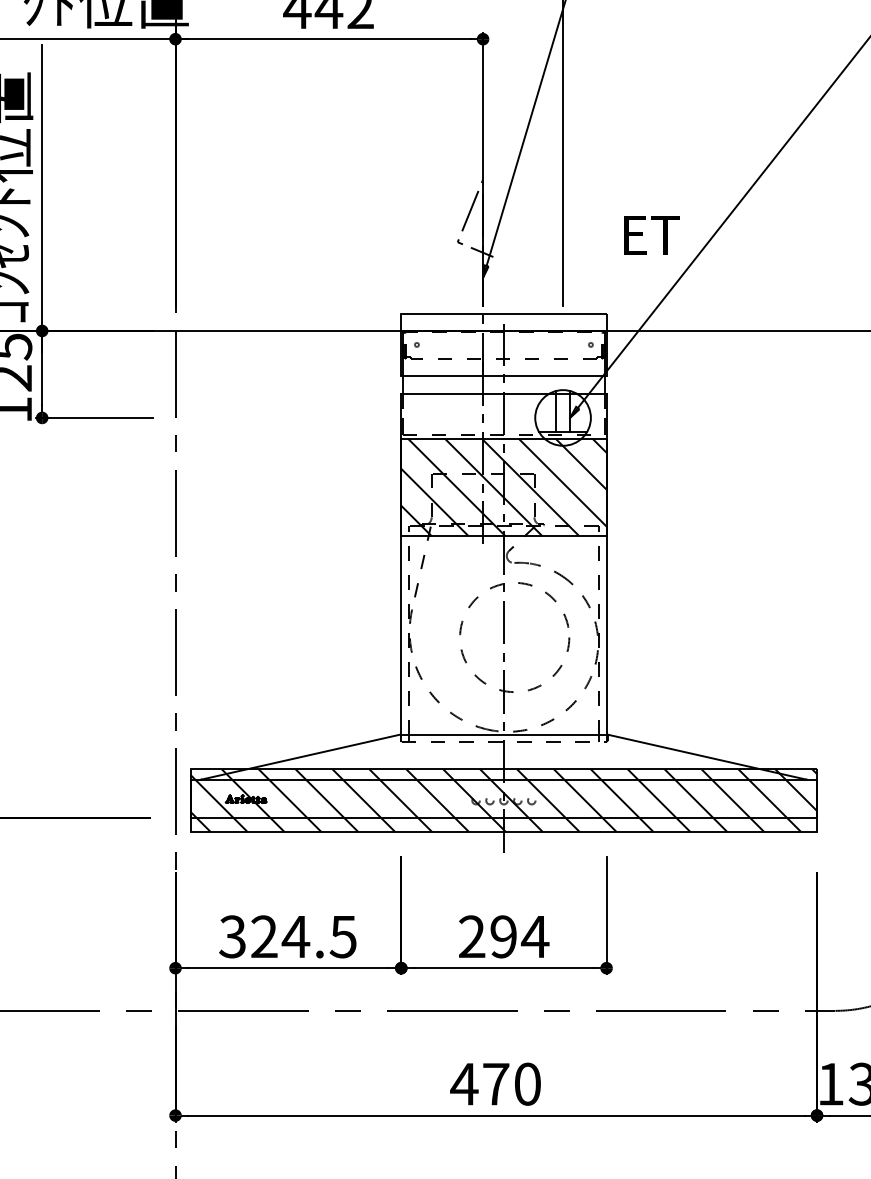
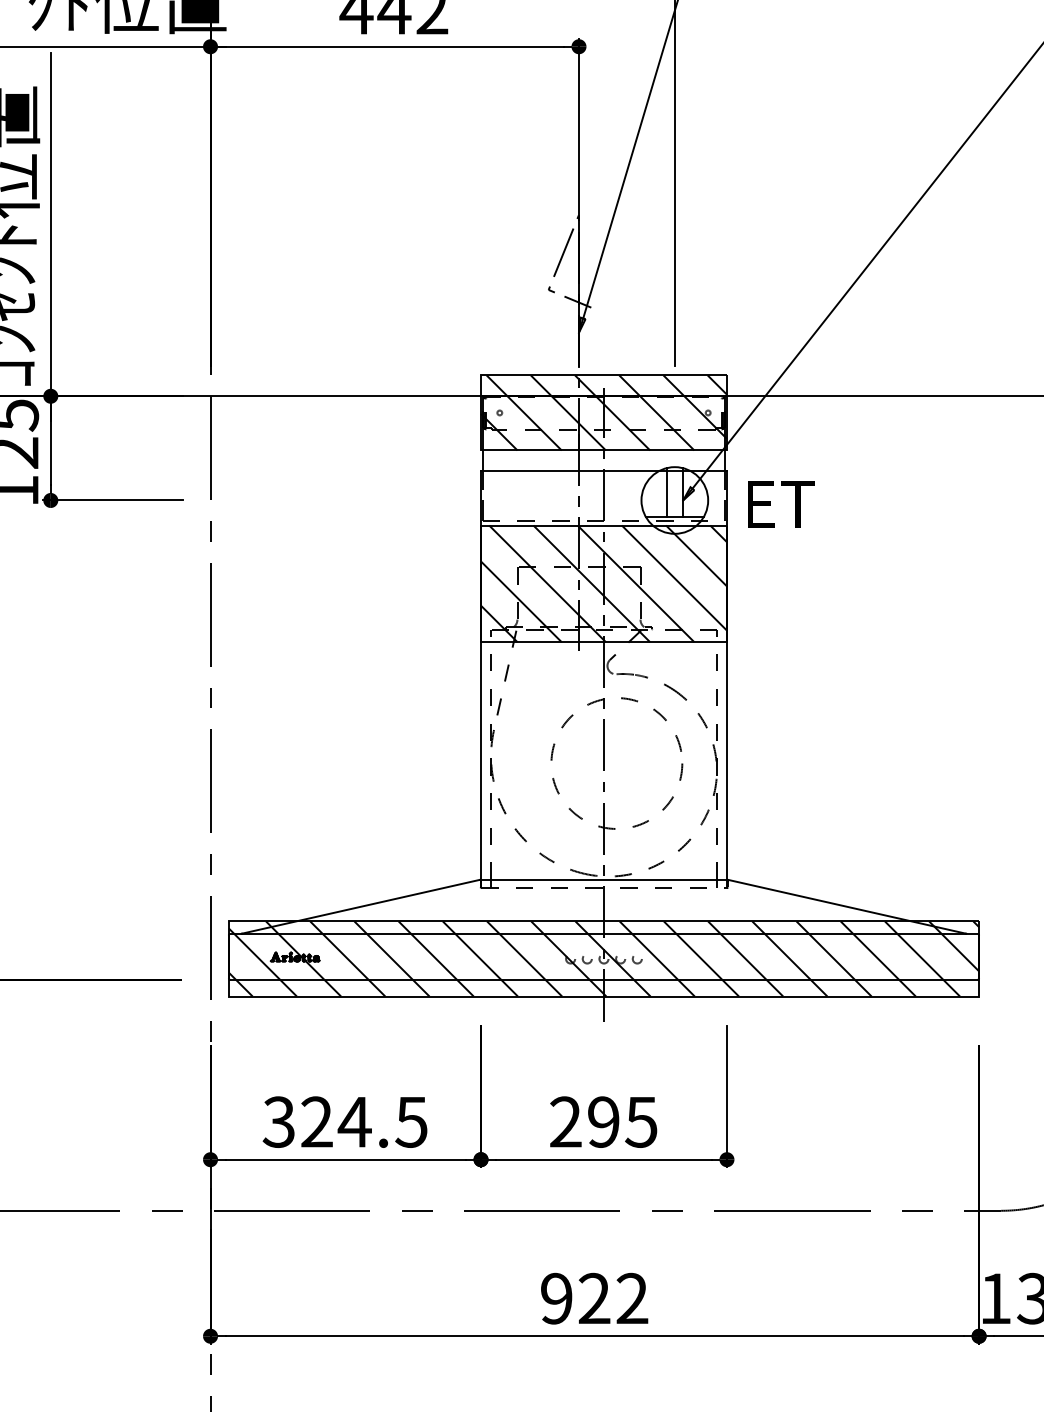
text: (652, 235) -> (781, 504), moved
hatch: (503, 344) -> (603, 412), added
text: (535, 937) -> (641, 1122), 294 -> 295
text: (495, 1084) -> (593, 1298), 470 -> 922

